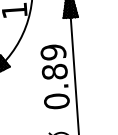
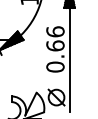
text: (54, 61) -> (55, 38), 0.89 -> 0.66

